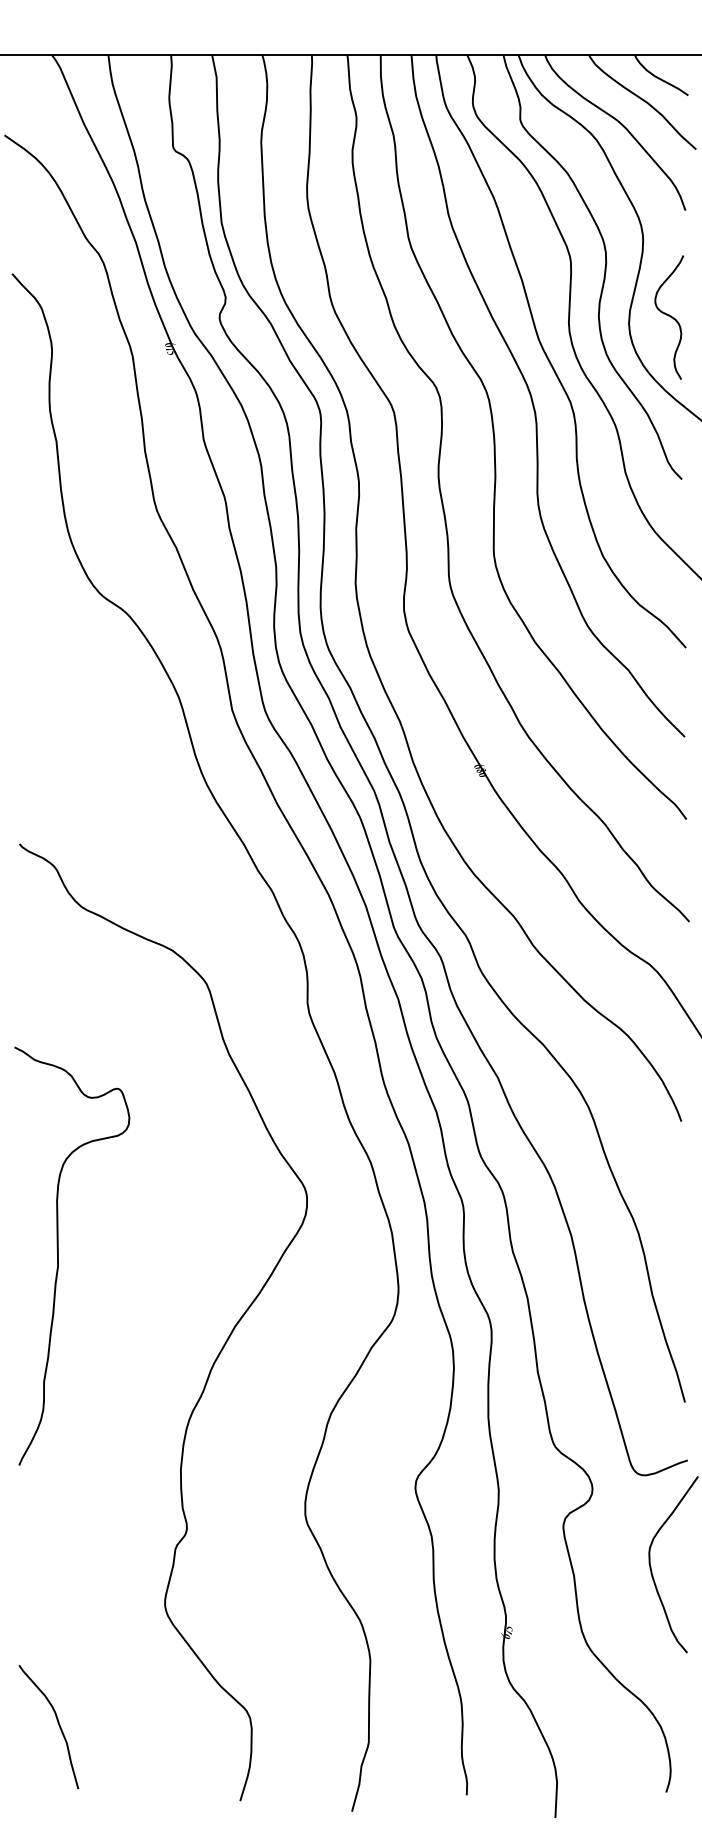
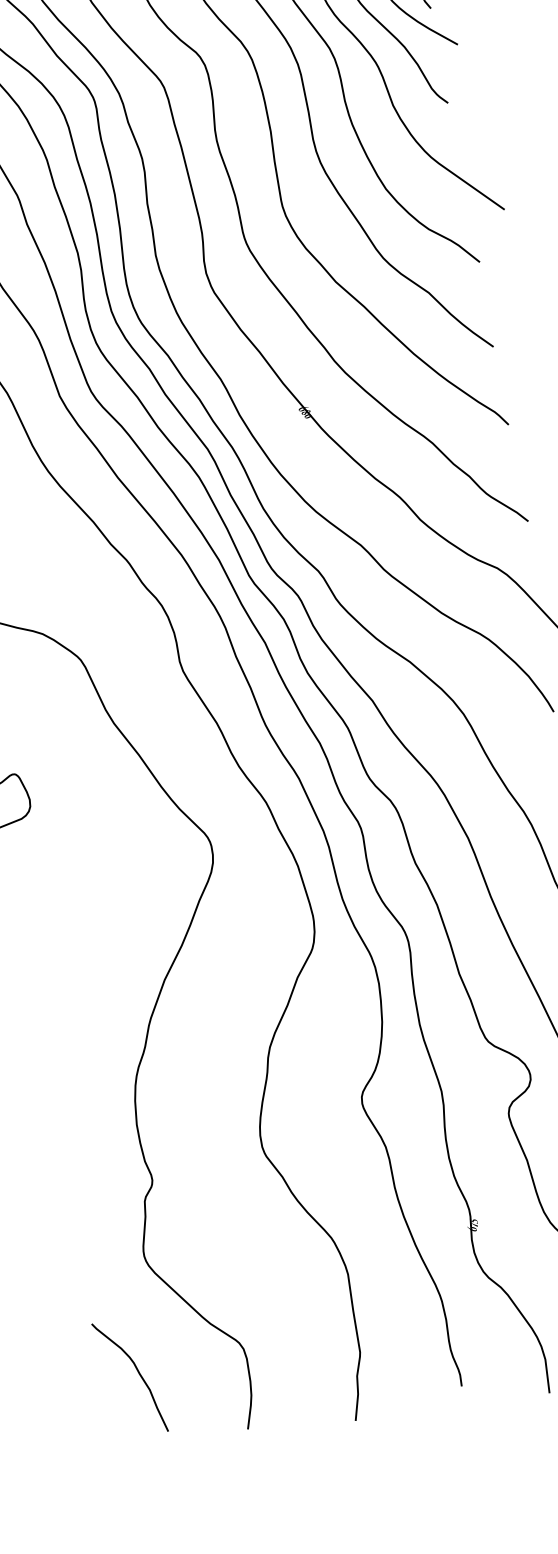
curve: (57, 1723) -> (137, 1372), moved

